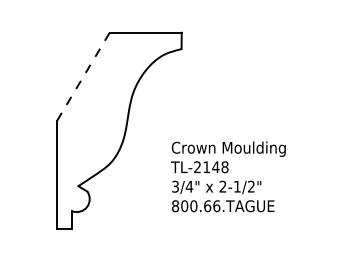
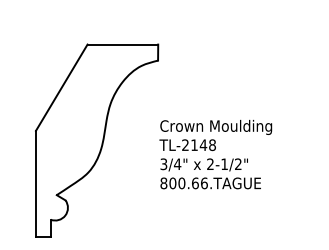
line: (83, 77) -> (61, 88), dashed -> solid
text: (228, 176) -> (215, 154), moved

